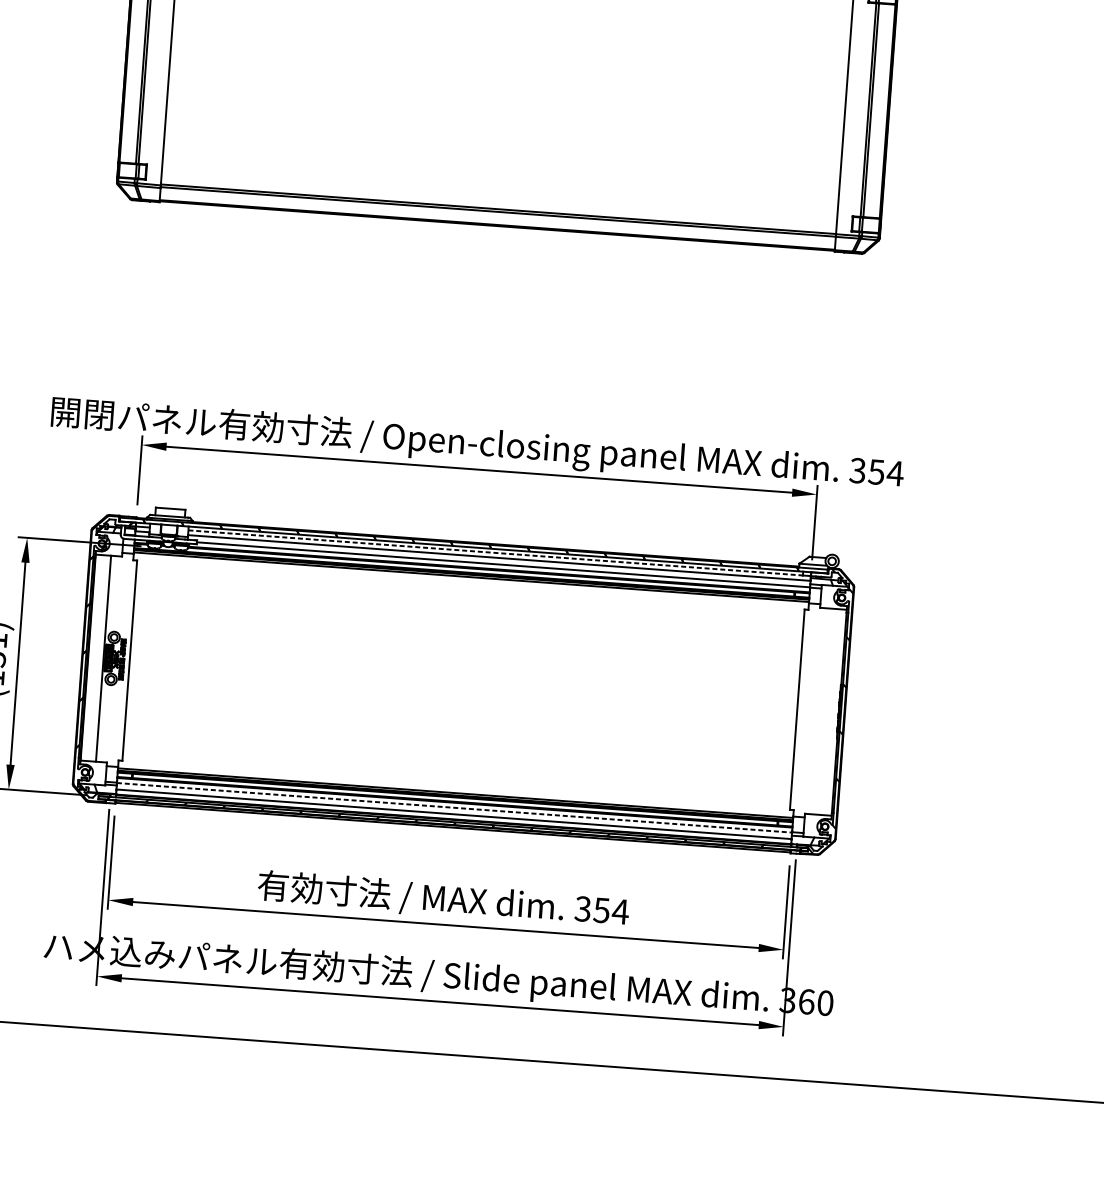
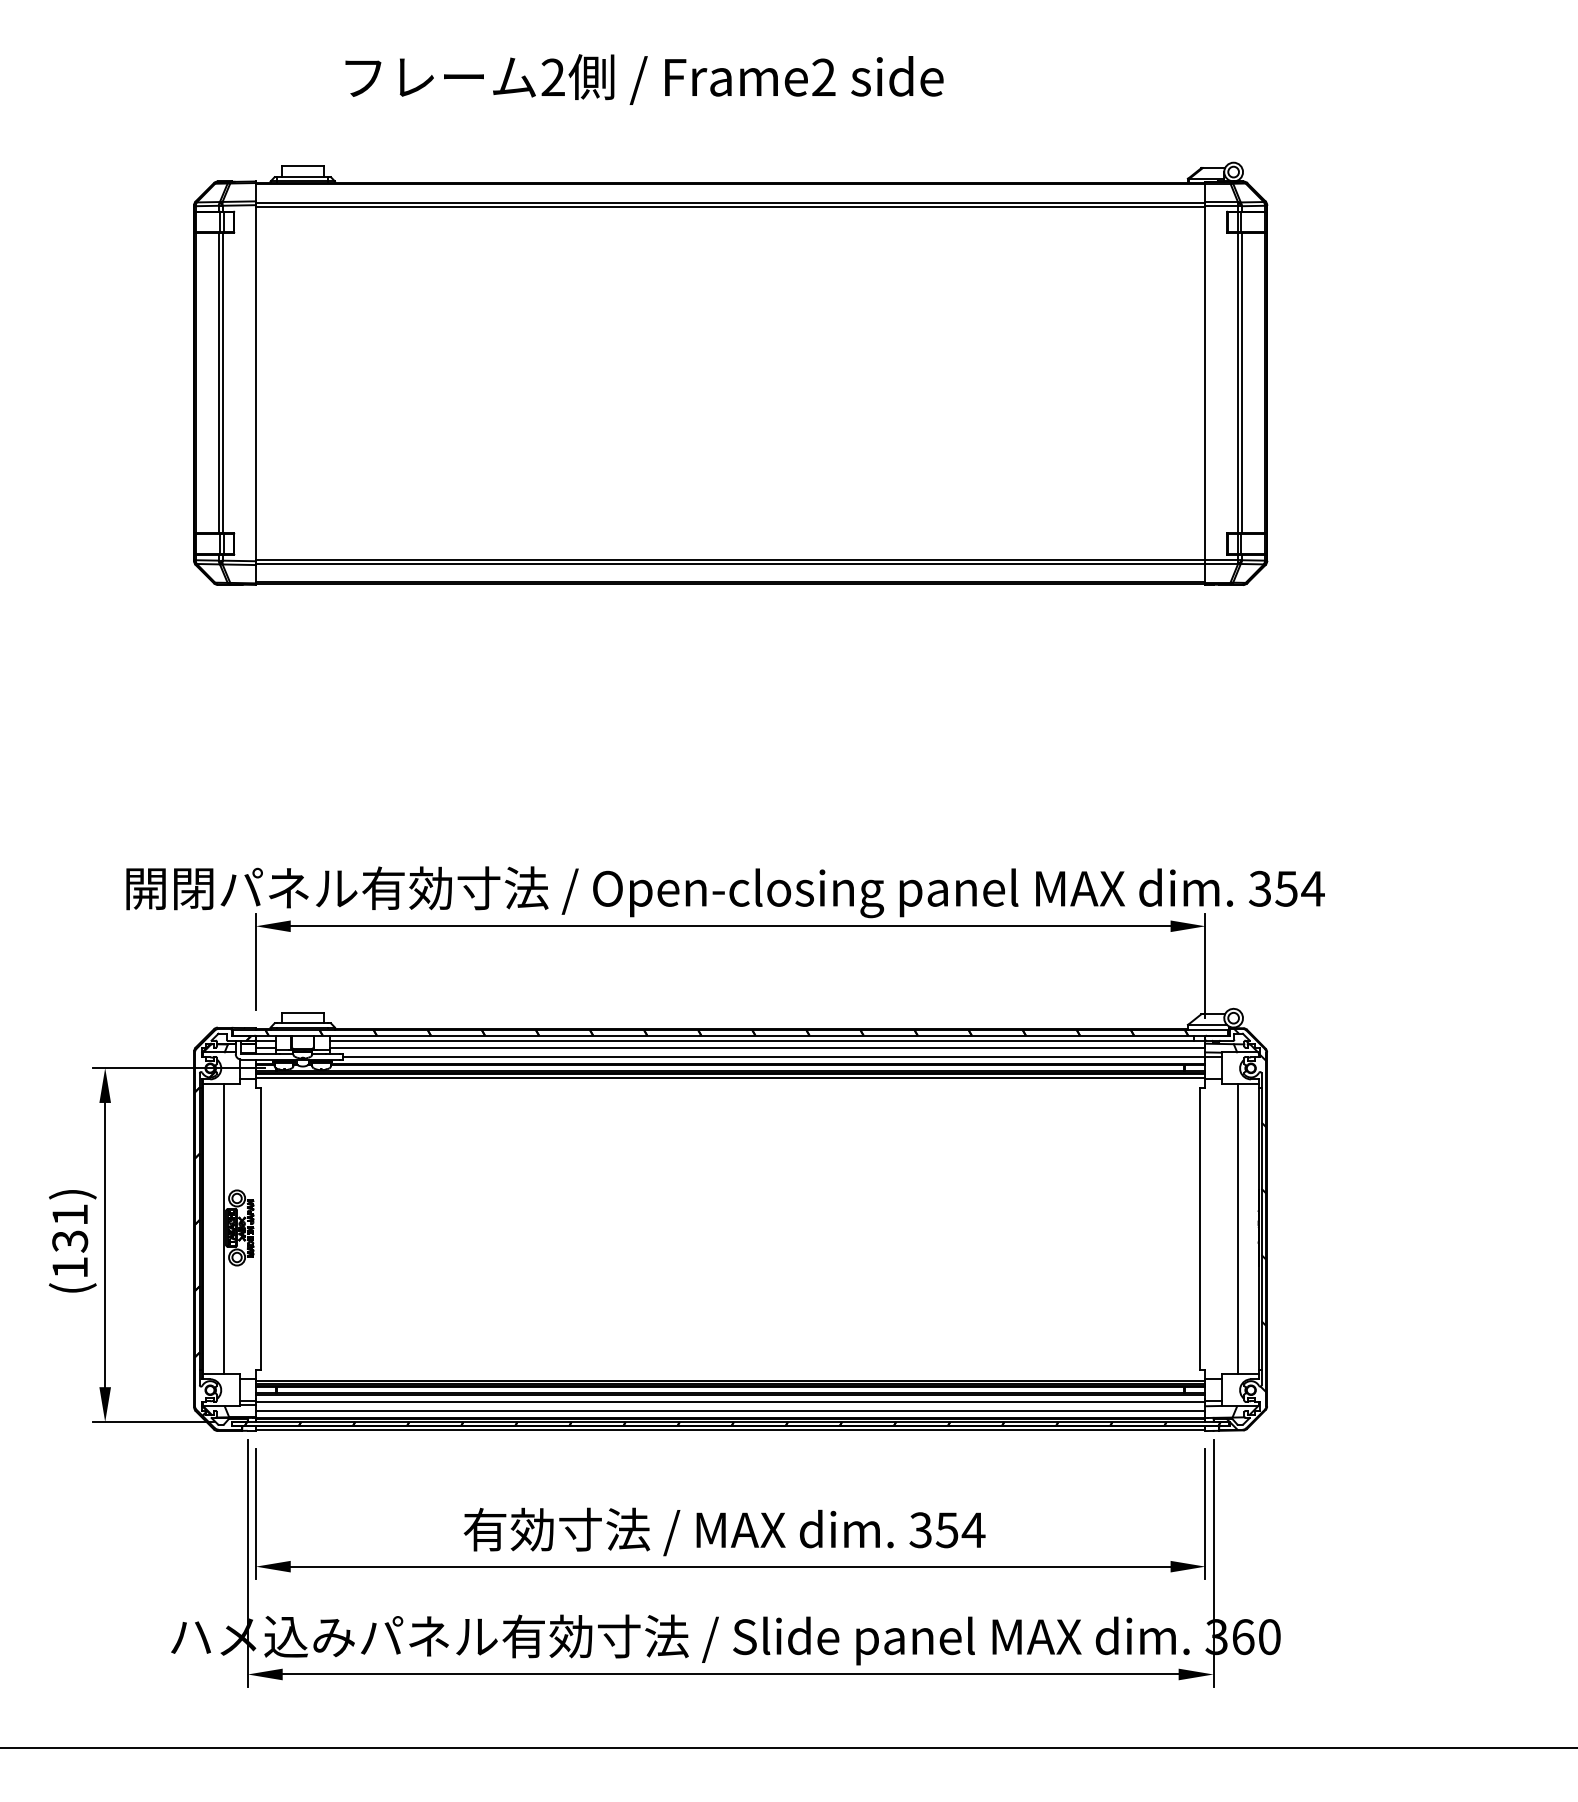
line: (495, 553) -> (762, 1041), dashed -> solid
line: (823, 711) -> (1237, 1229), added
line: (454, 807) -> (730, 1401), dashed -> solid

